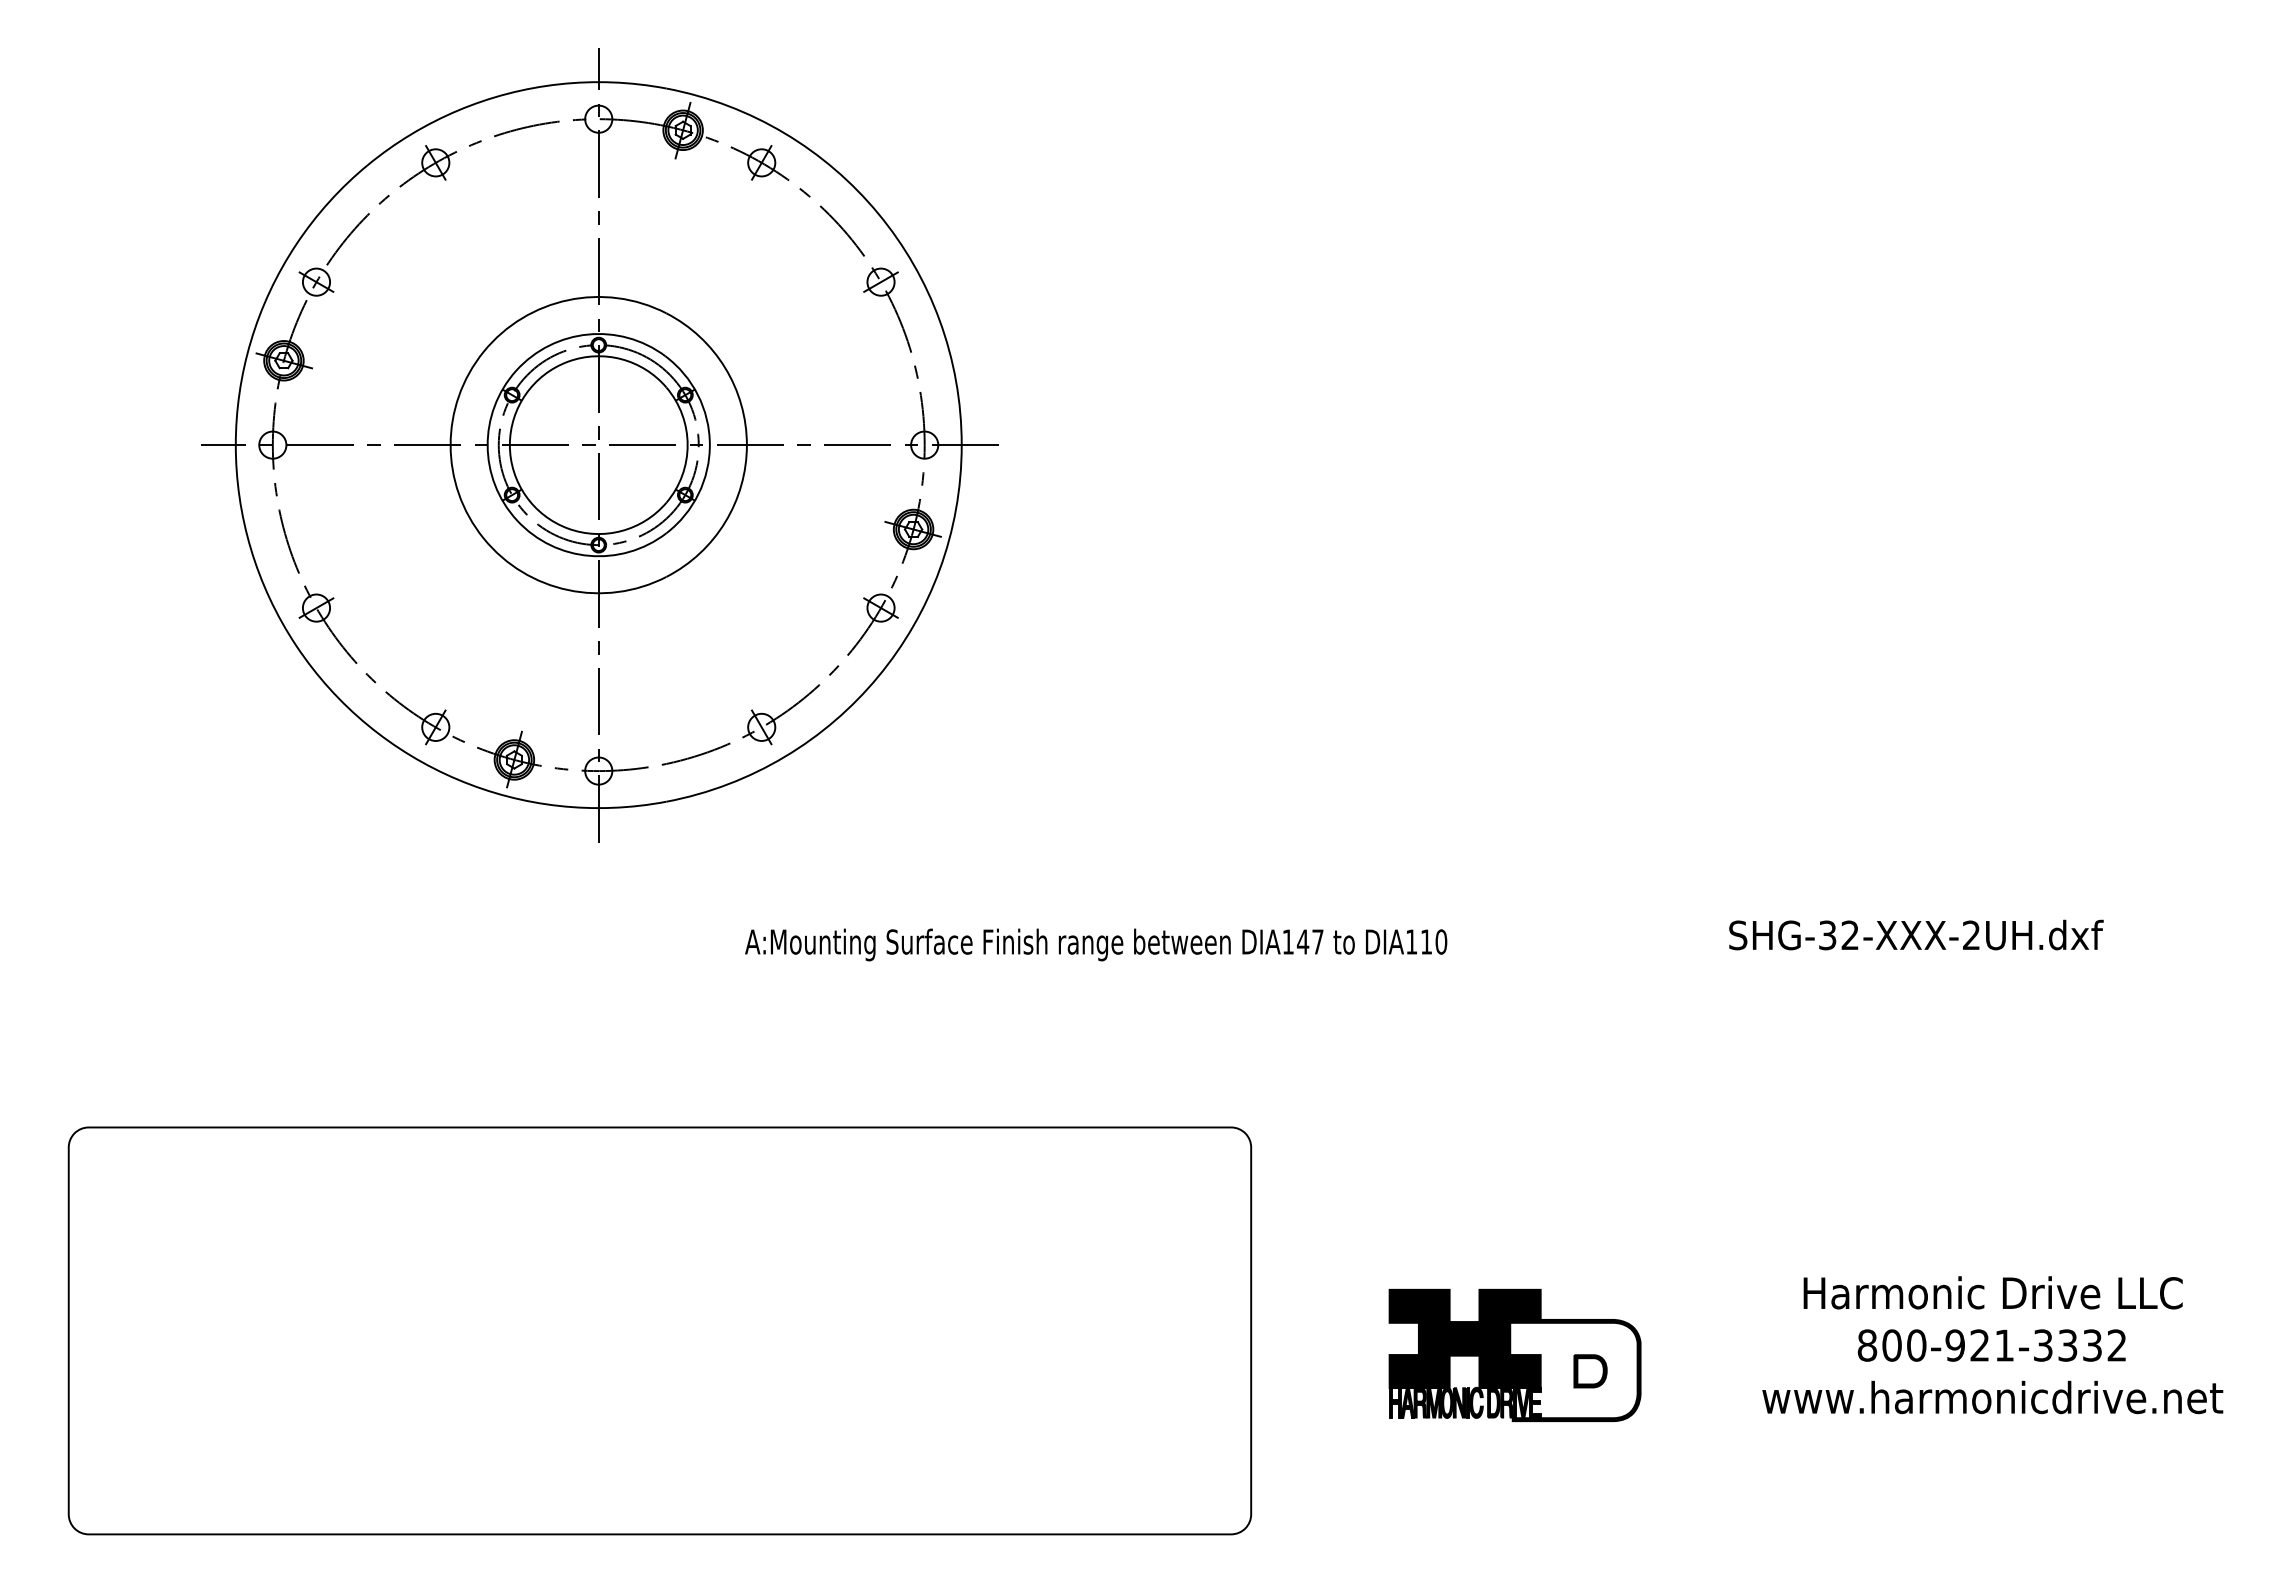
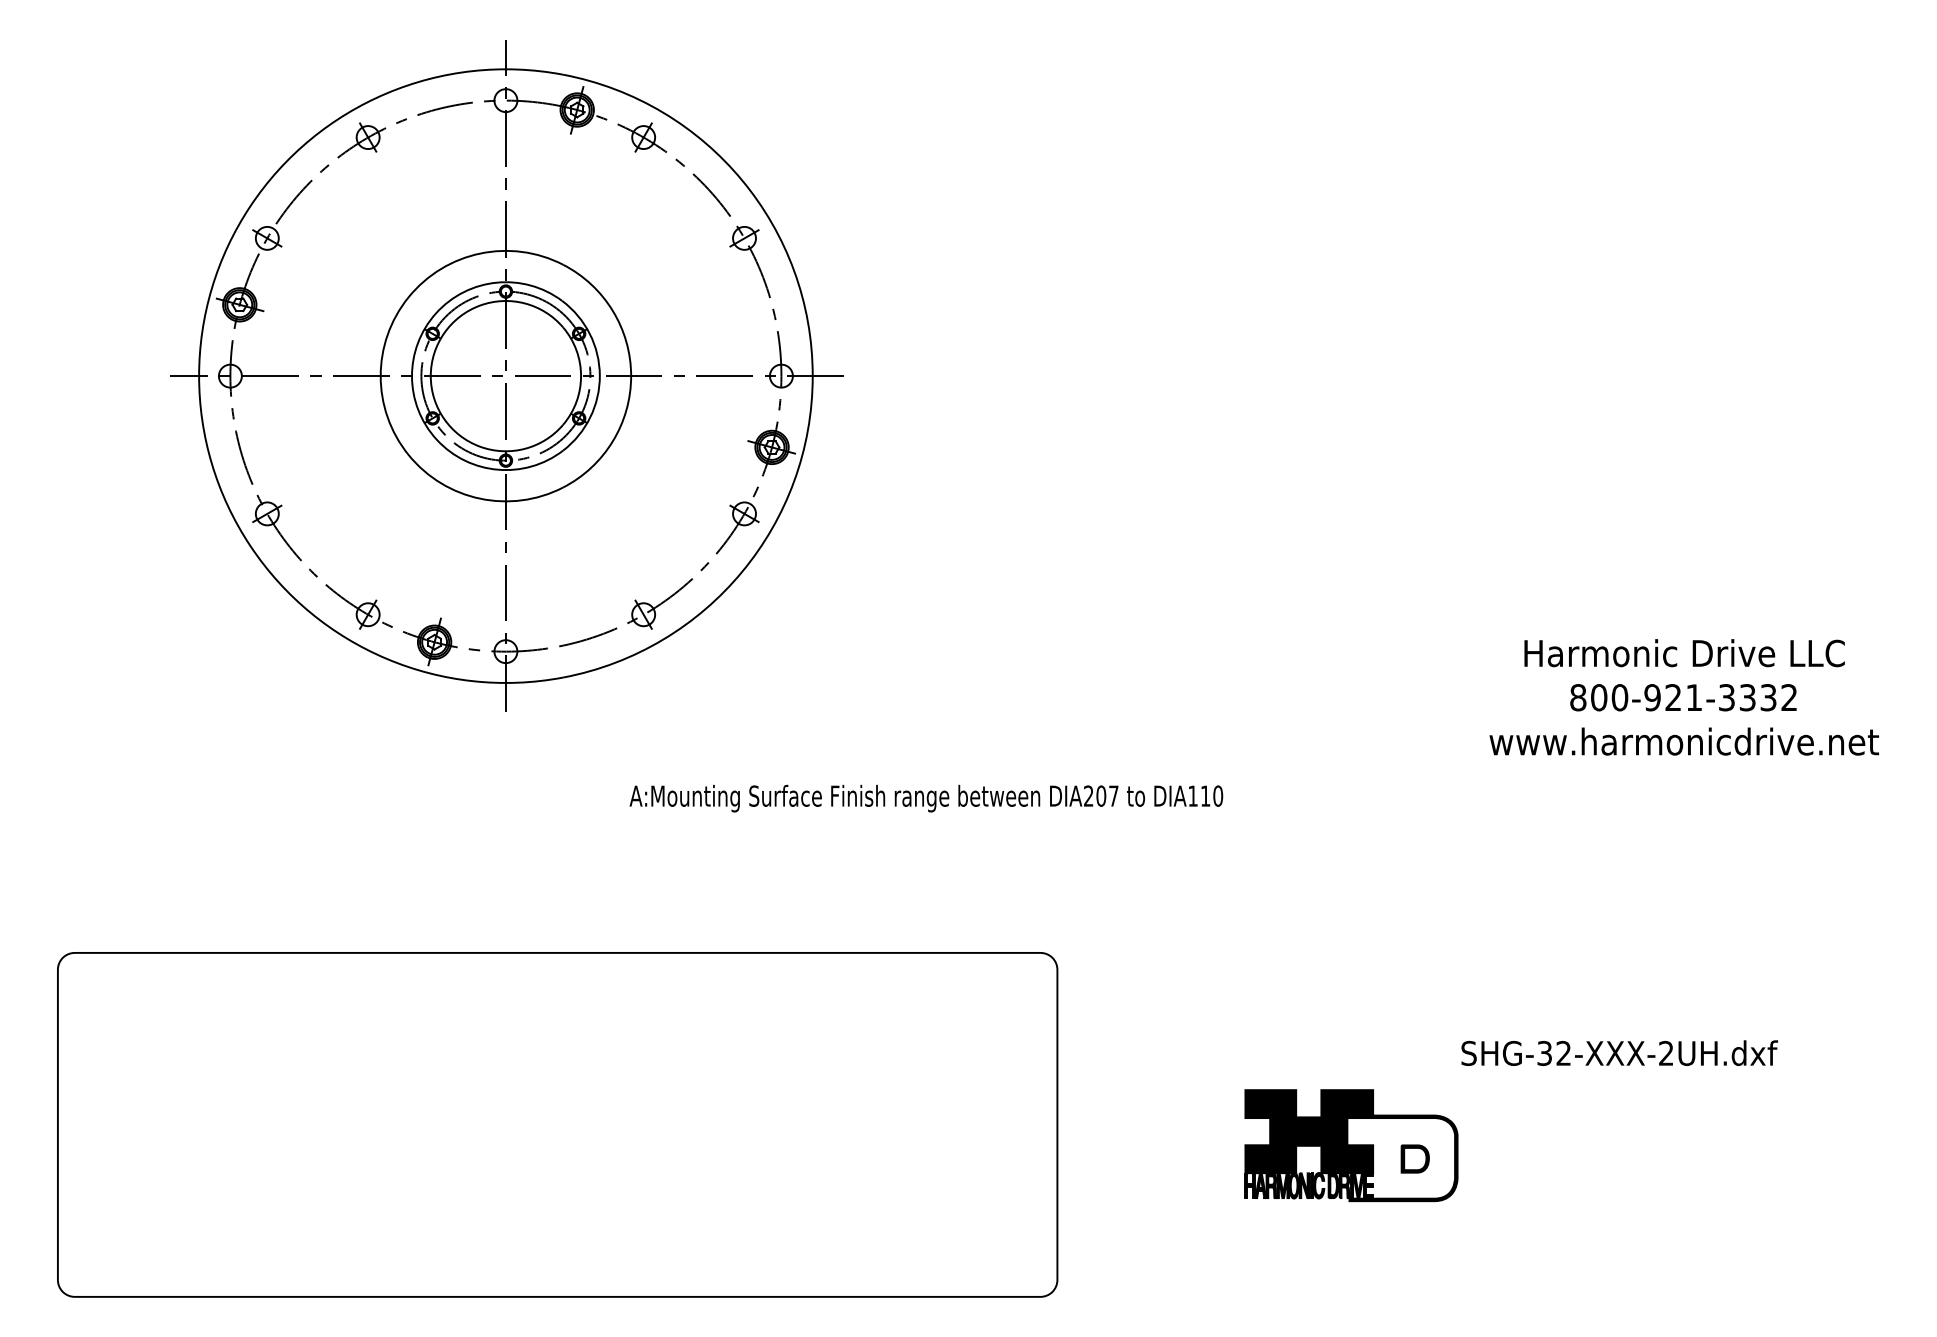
text: (1916, 934) -> (1619, 1052), moved
text: (1295, 941) -> (1094, 795), DIA147 -> DIA207
part: (1992, 1345) -> (1684, 697), moved
part: (1514, 1354) -> (1350, 1144), moved

